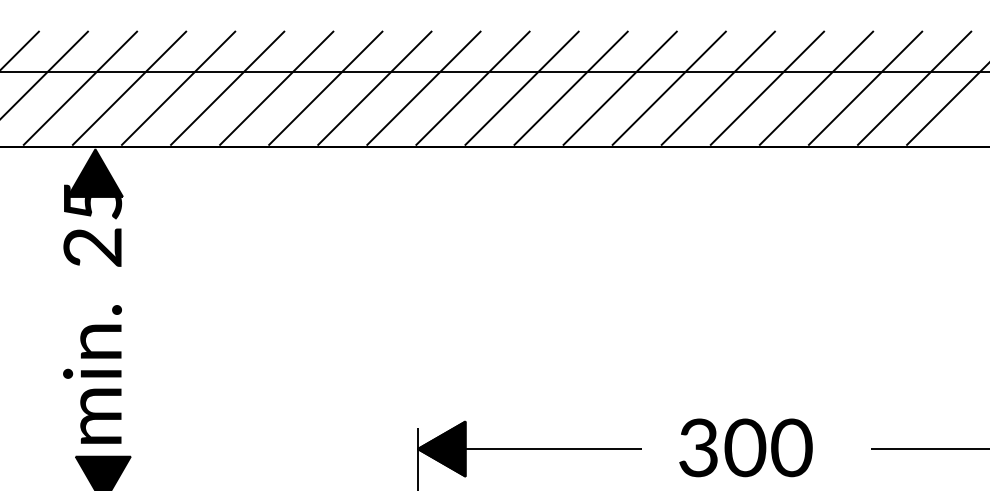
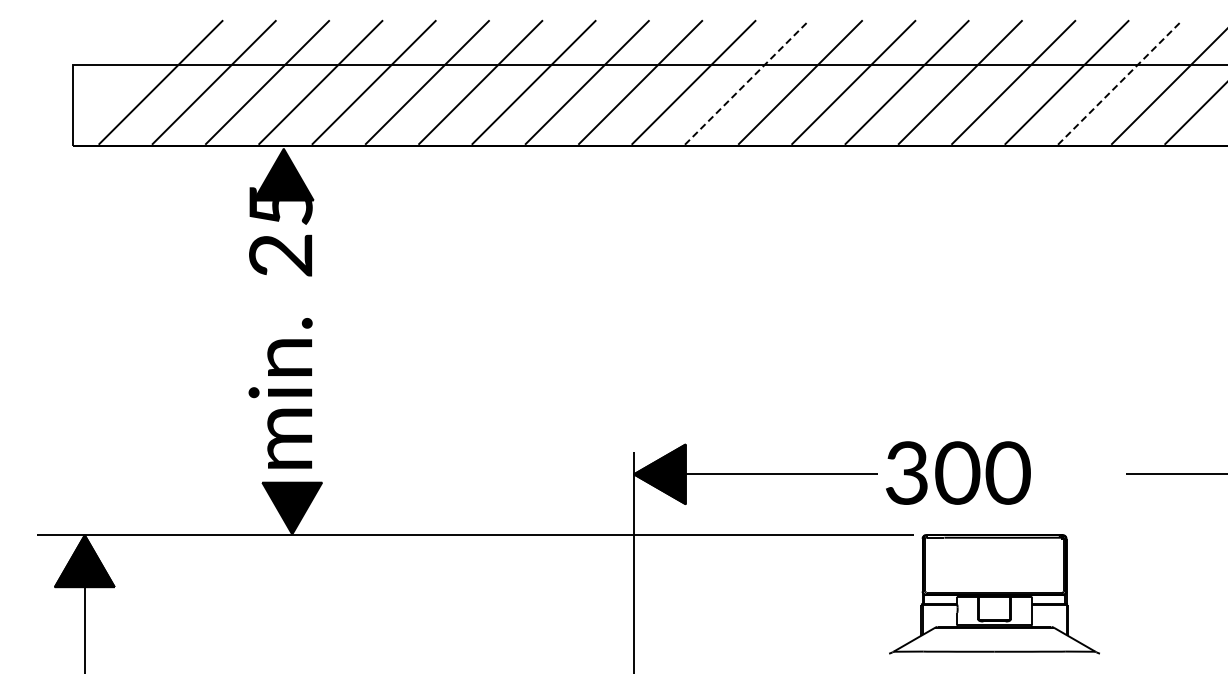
line: (522, 88) -> (747, 82), solid -> dashed
line: (865, 88) -> (1120, 82), solid -> dashed
text: (746, 447) -> (958, 472), moved

